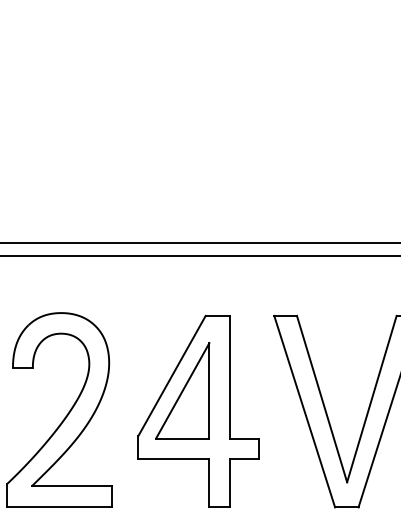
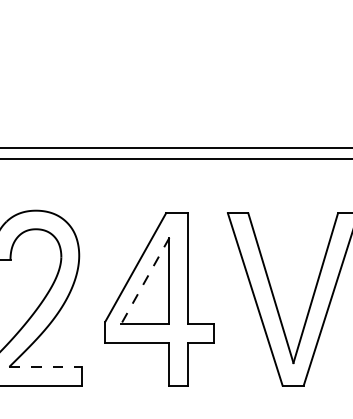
line: (182, 390) -> (145, 280), solid -> dashed
line: (72, 486) -> (46, 366), solid -> dashed

